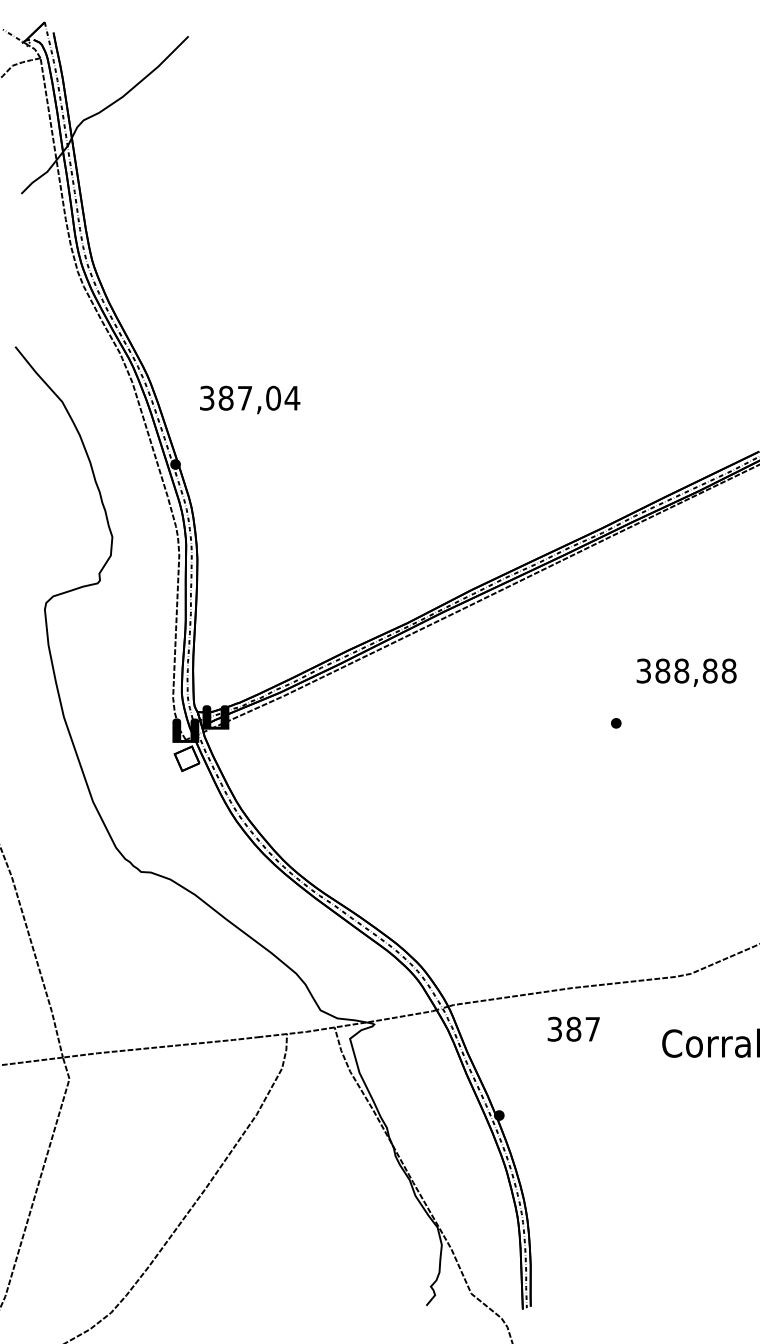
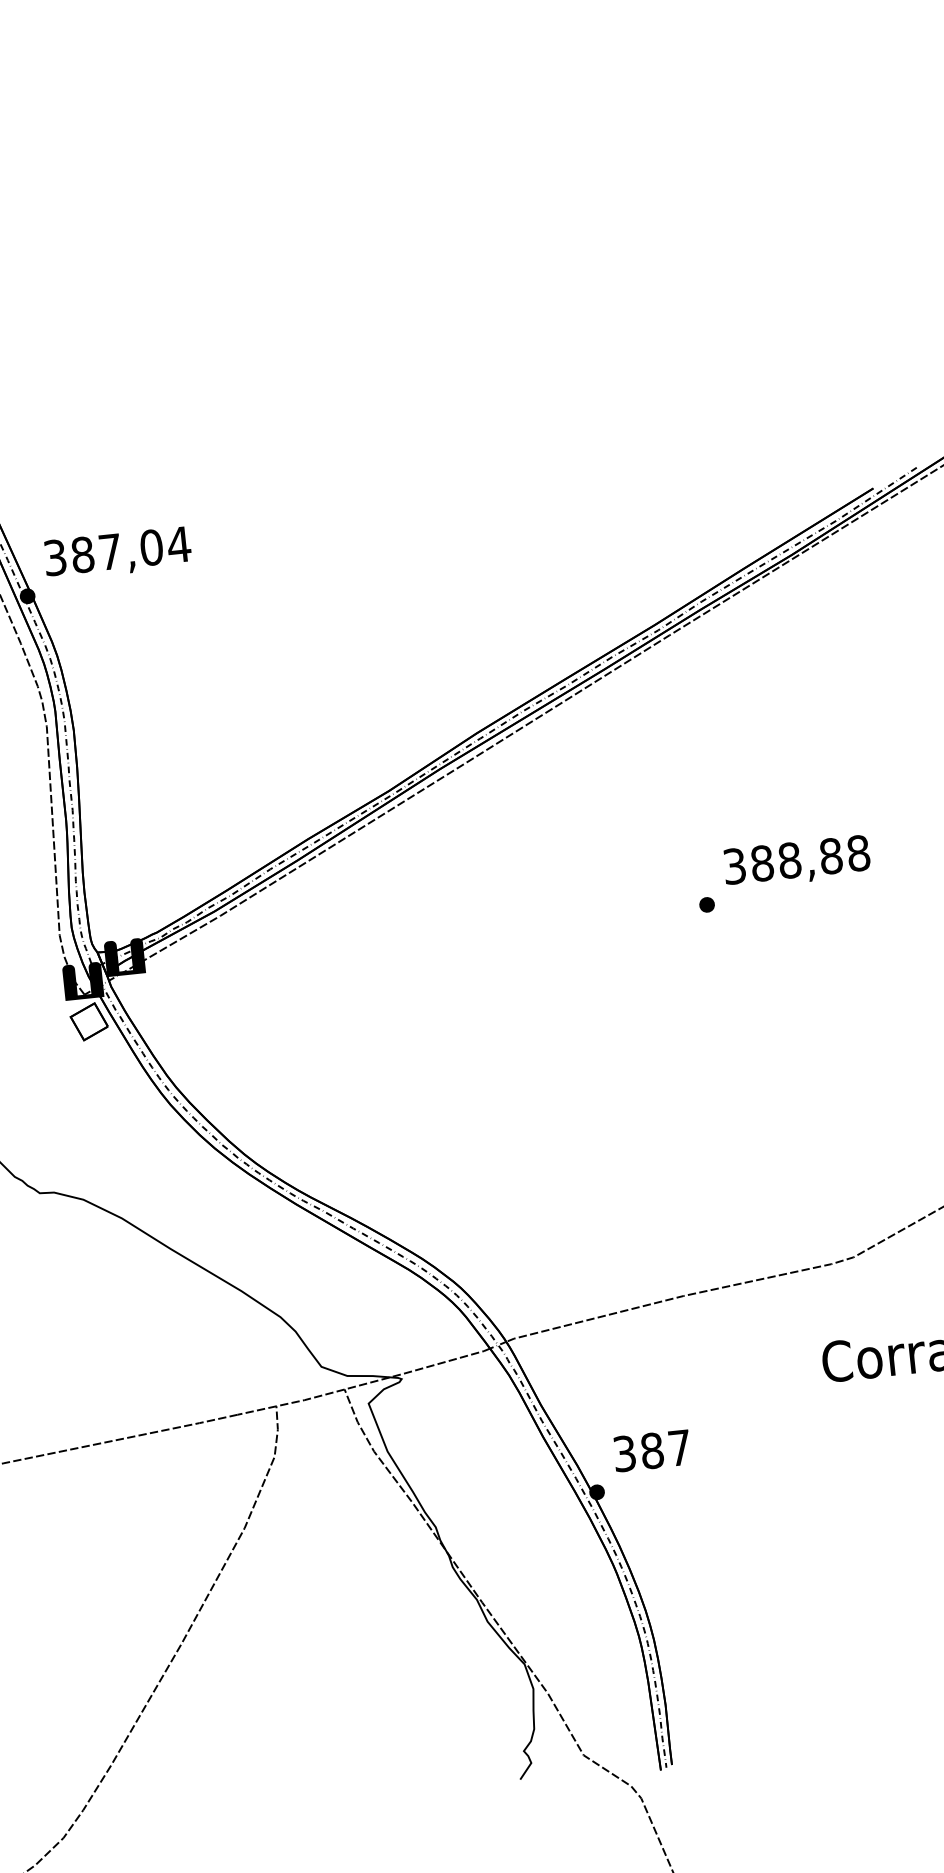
text: (250, 399) -> (118, 552), moved
text: (686, 672) -> (796, 861), moved
text: (573, 1028) -> (651, 1449), moved

